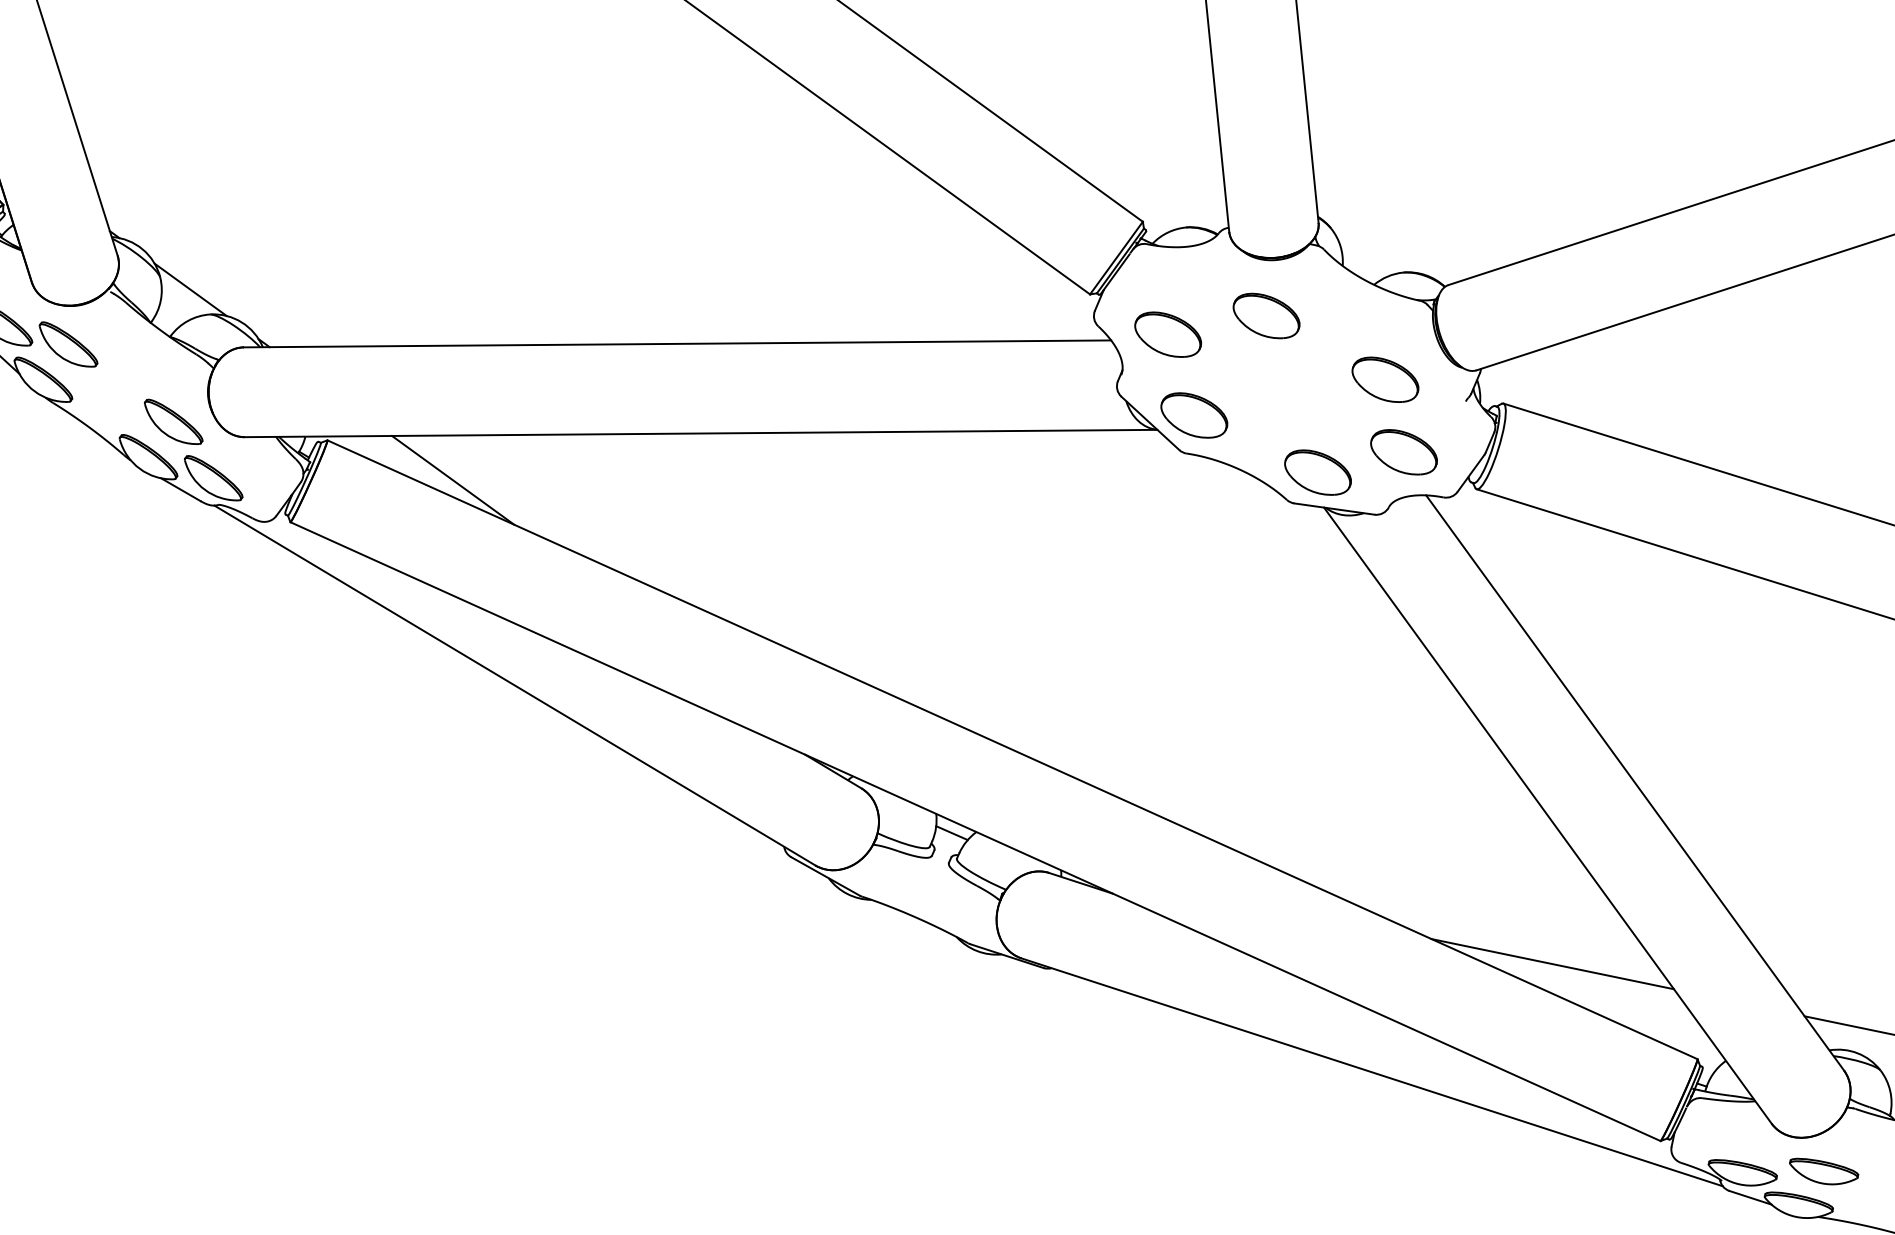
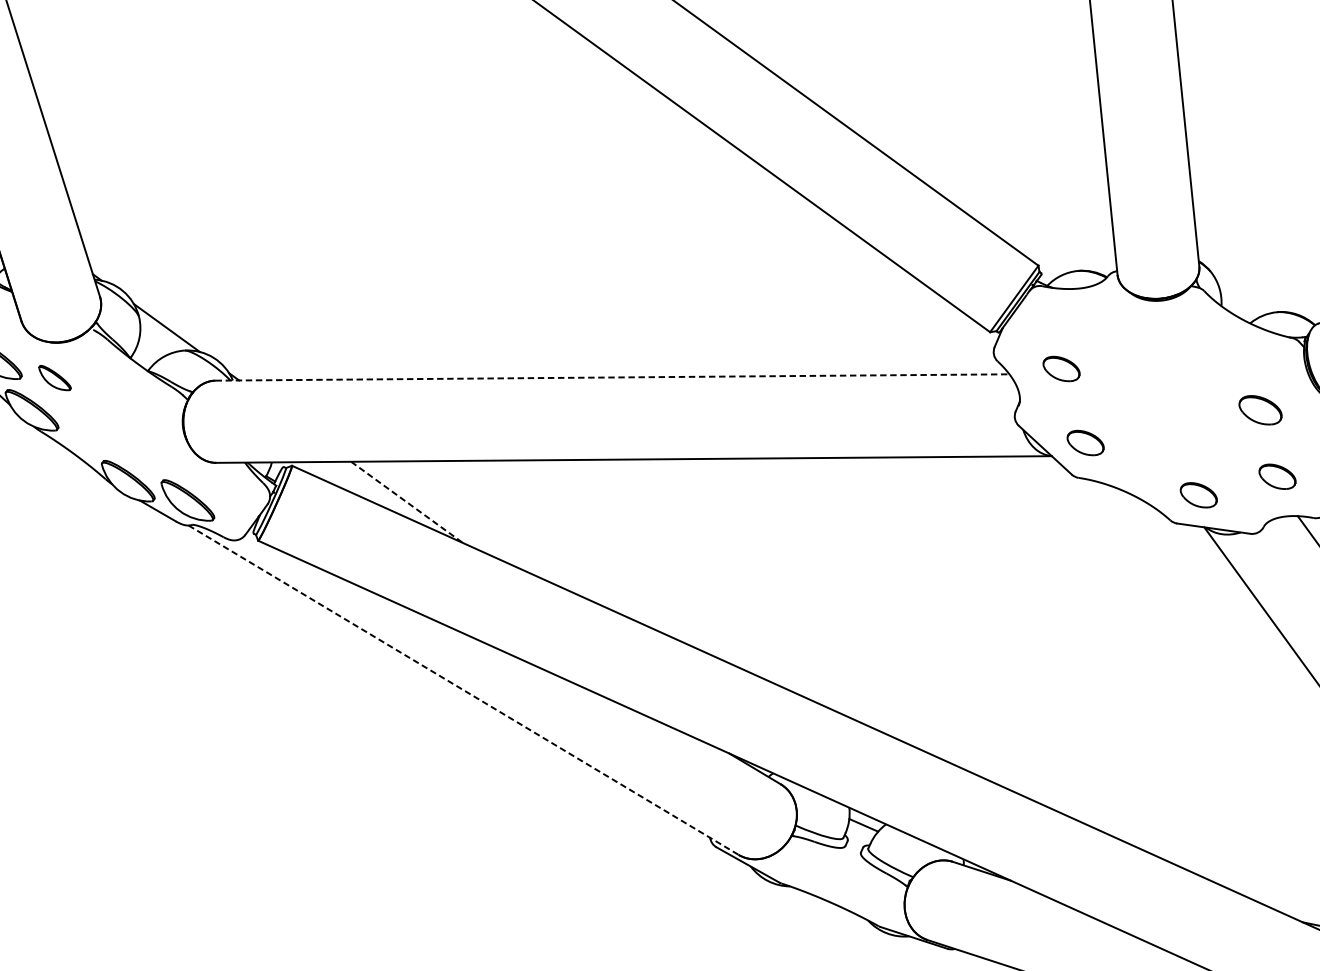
part: (1266, 315) -> (1151, 351), removed
part: (1167, 334) -> (1061, 368), size x0.6
line: (677, 343) -> (612, 377), solid -> dashed
part: (68, 344) -> (55, 378), size x0.6
part: (1385, 379) -> (1260, 410), size x0.7
part: (1194, 415) -> (1085, 443), size x0.6
part: (173, 421) -> (151, 448), removed
part: (1403, 452) -> (1277, 476), size x0.6
part: (1317, 472) -> (1198, 495), size x0.6
line: (453, 480) -> (407, 502), solid -> dashed
line: (515, 685) -> (464, 690), solid -> dashed

